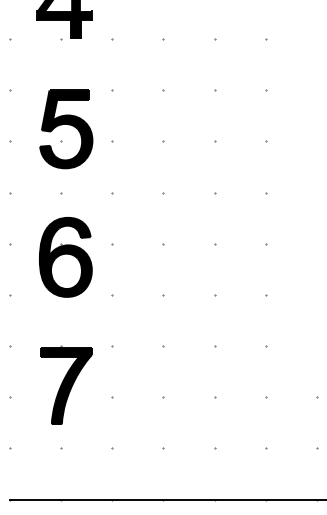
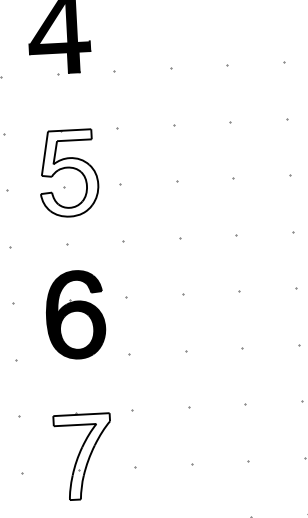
fill: (66, 129) -> (69, 173), removed
fill: (65, 385) -> (82, 456), removed

